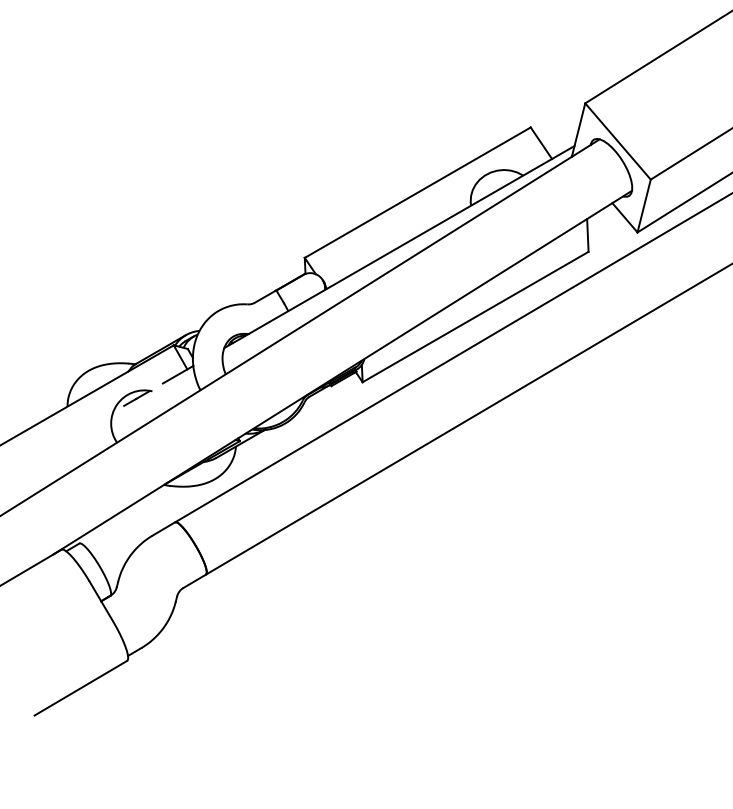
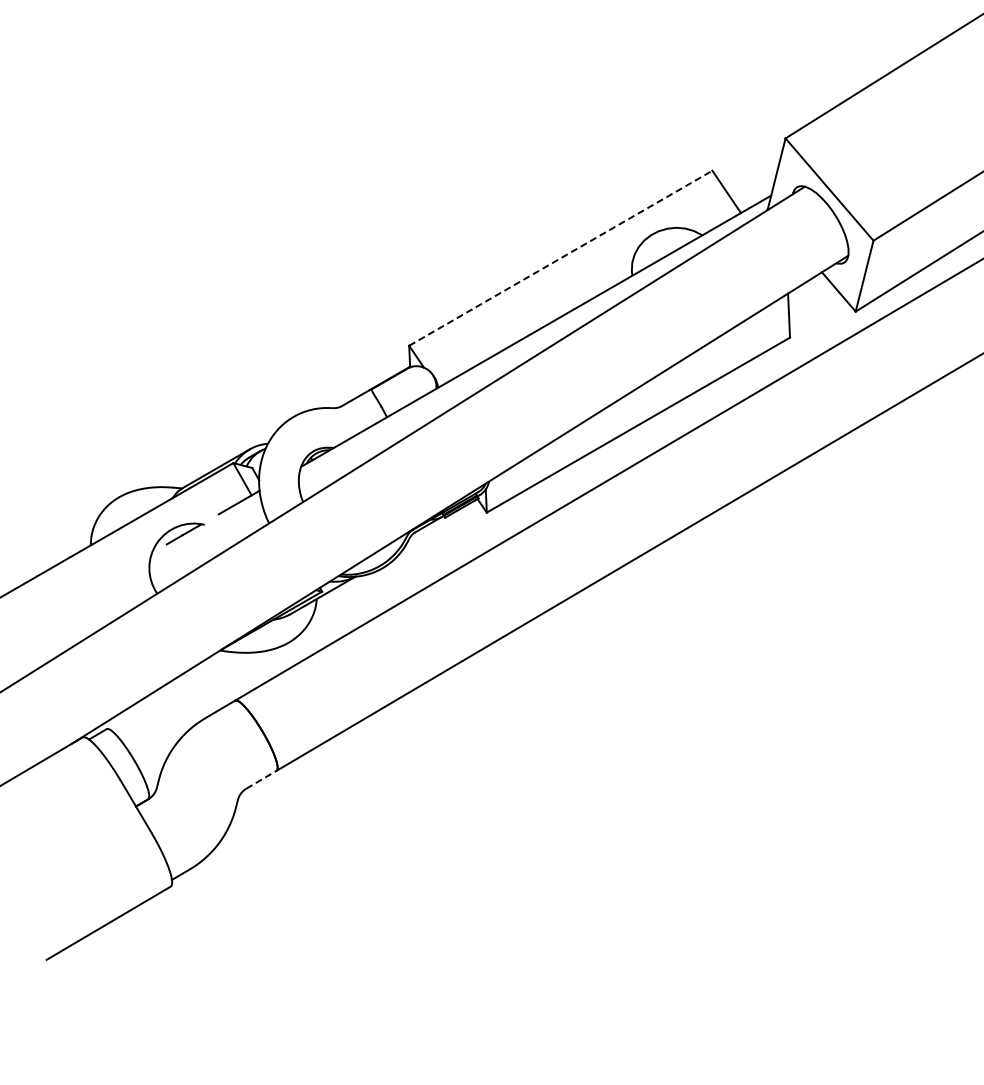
line: (418, 192) -> (561, 258), solid -> dashed
line: (194, 581) -> (261, 779), solid -> dashed

